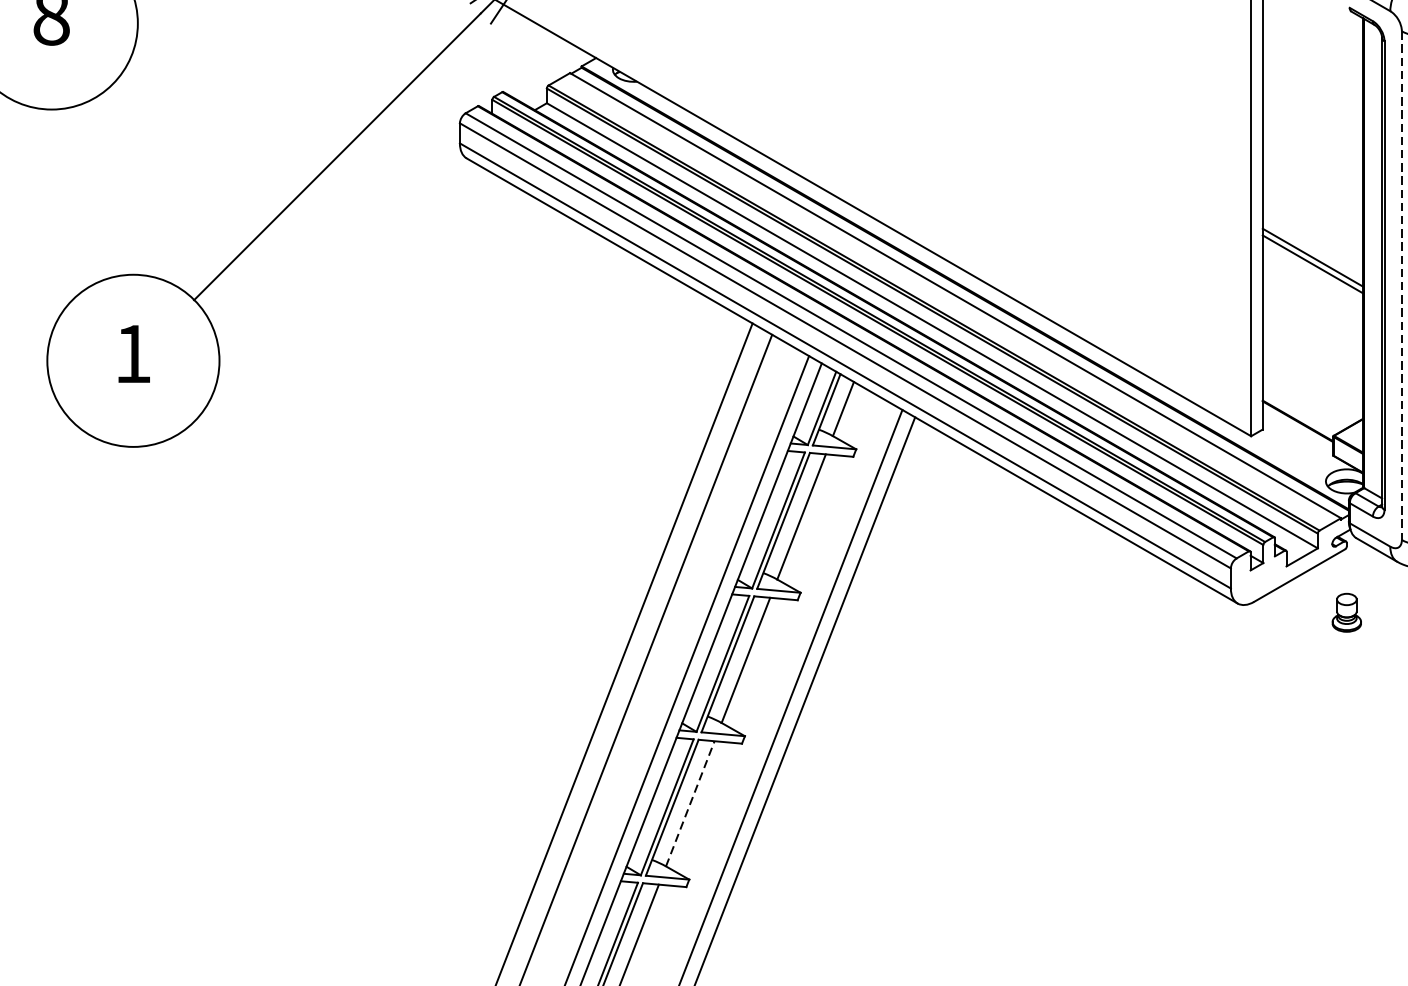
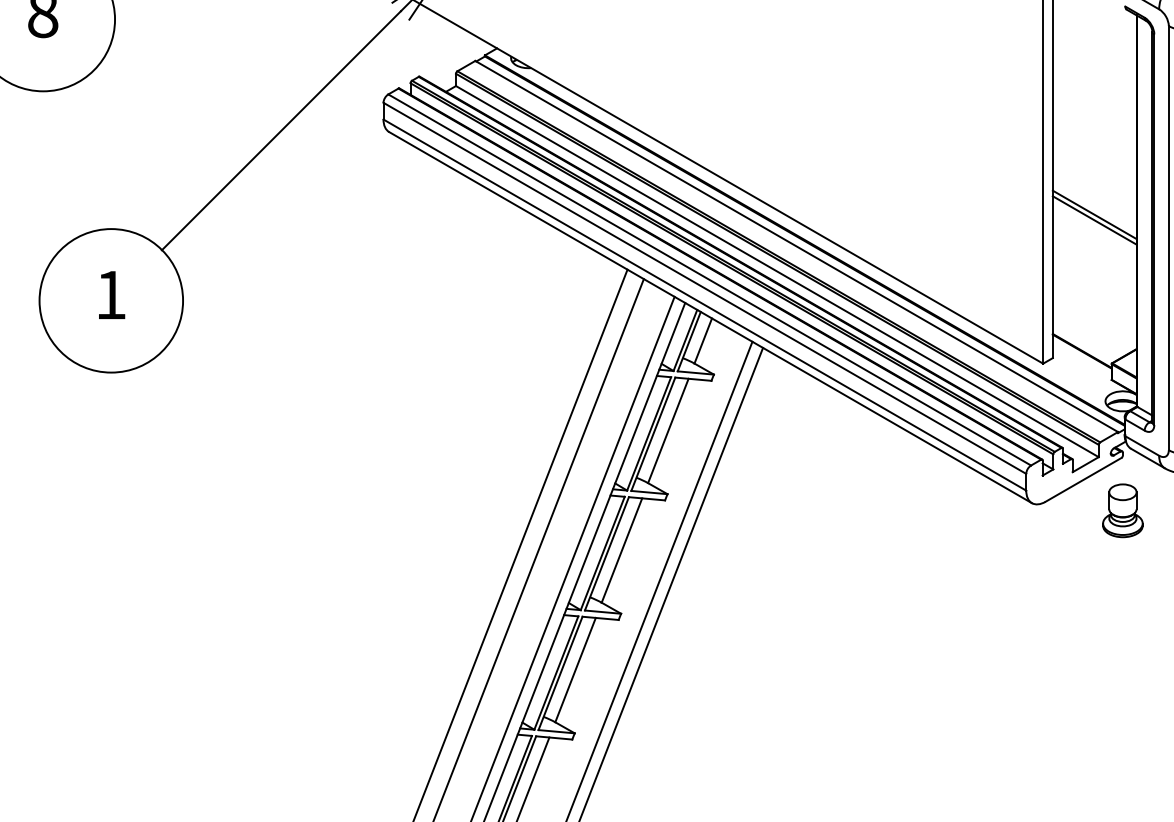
line: (1401, 286) -> (1168, 238), dashed -> solid
part: (1346, 612) -> (1122, 510), size x1.67
line: (690, 804) -> (575, 670), dashed -> solid

